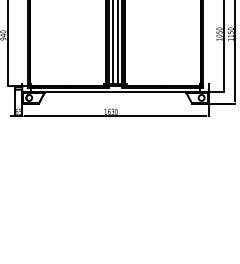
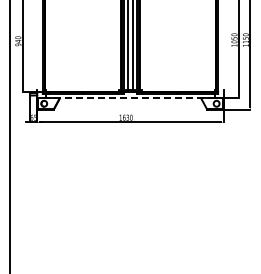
line: (114, 92) -> (129, 98), solid -> dashed

